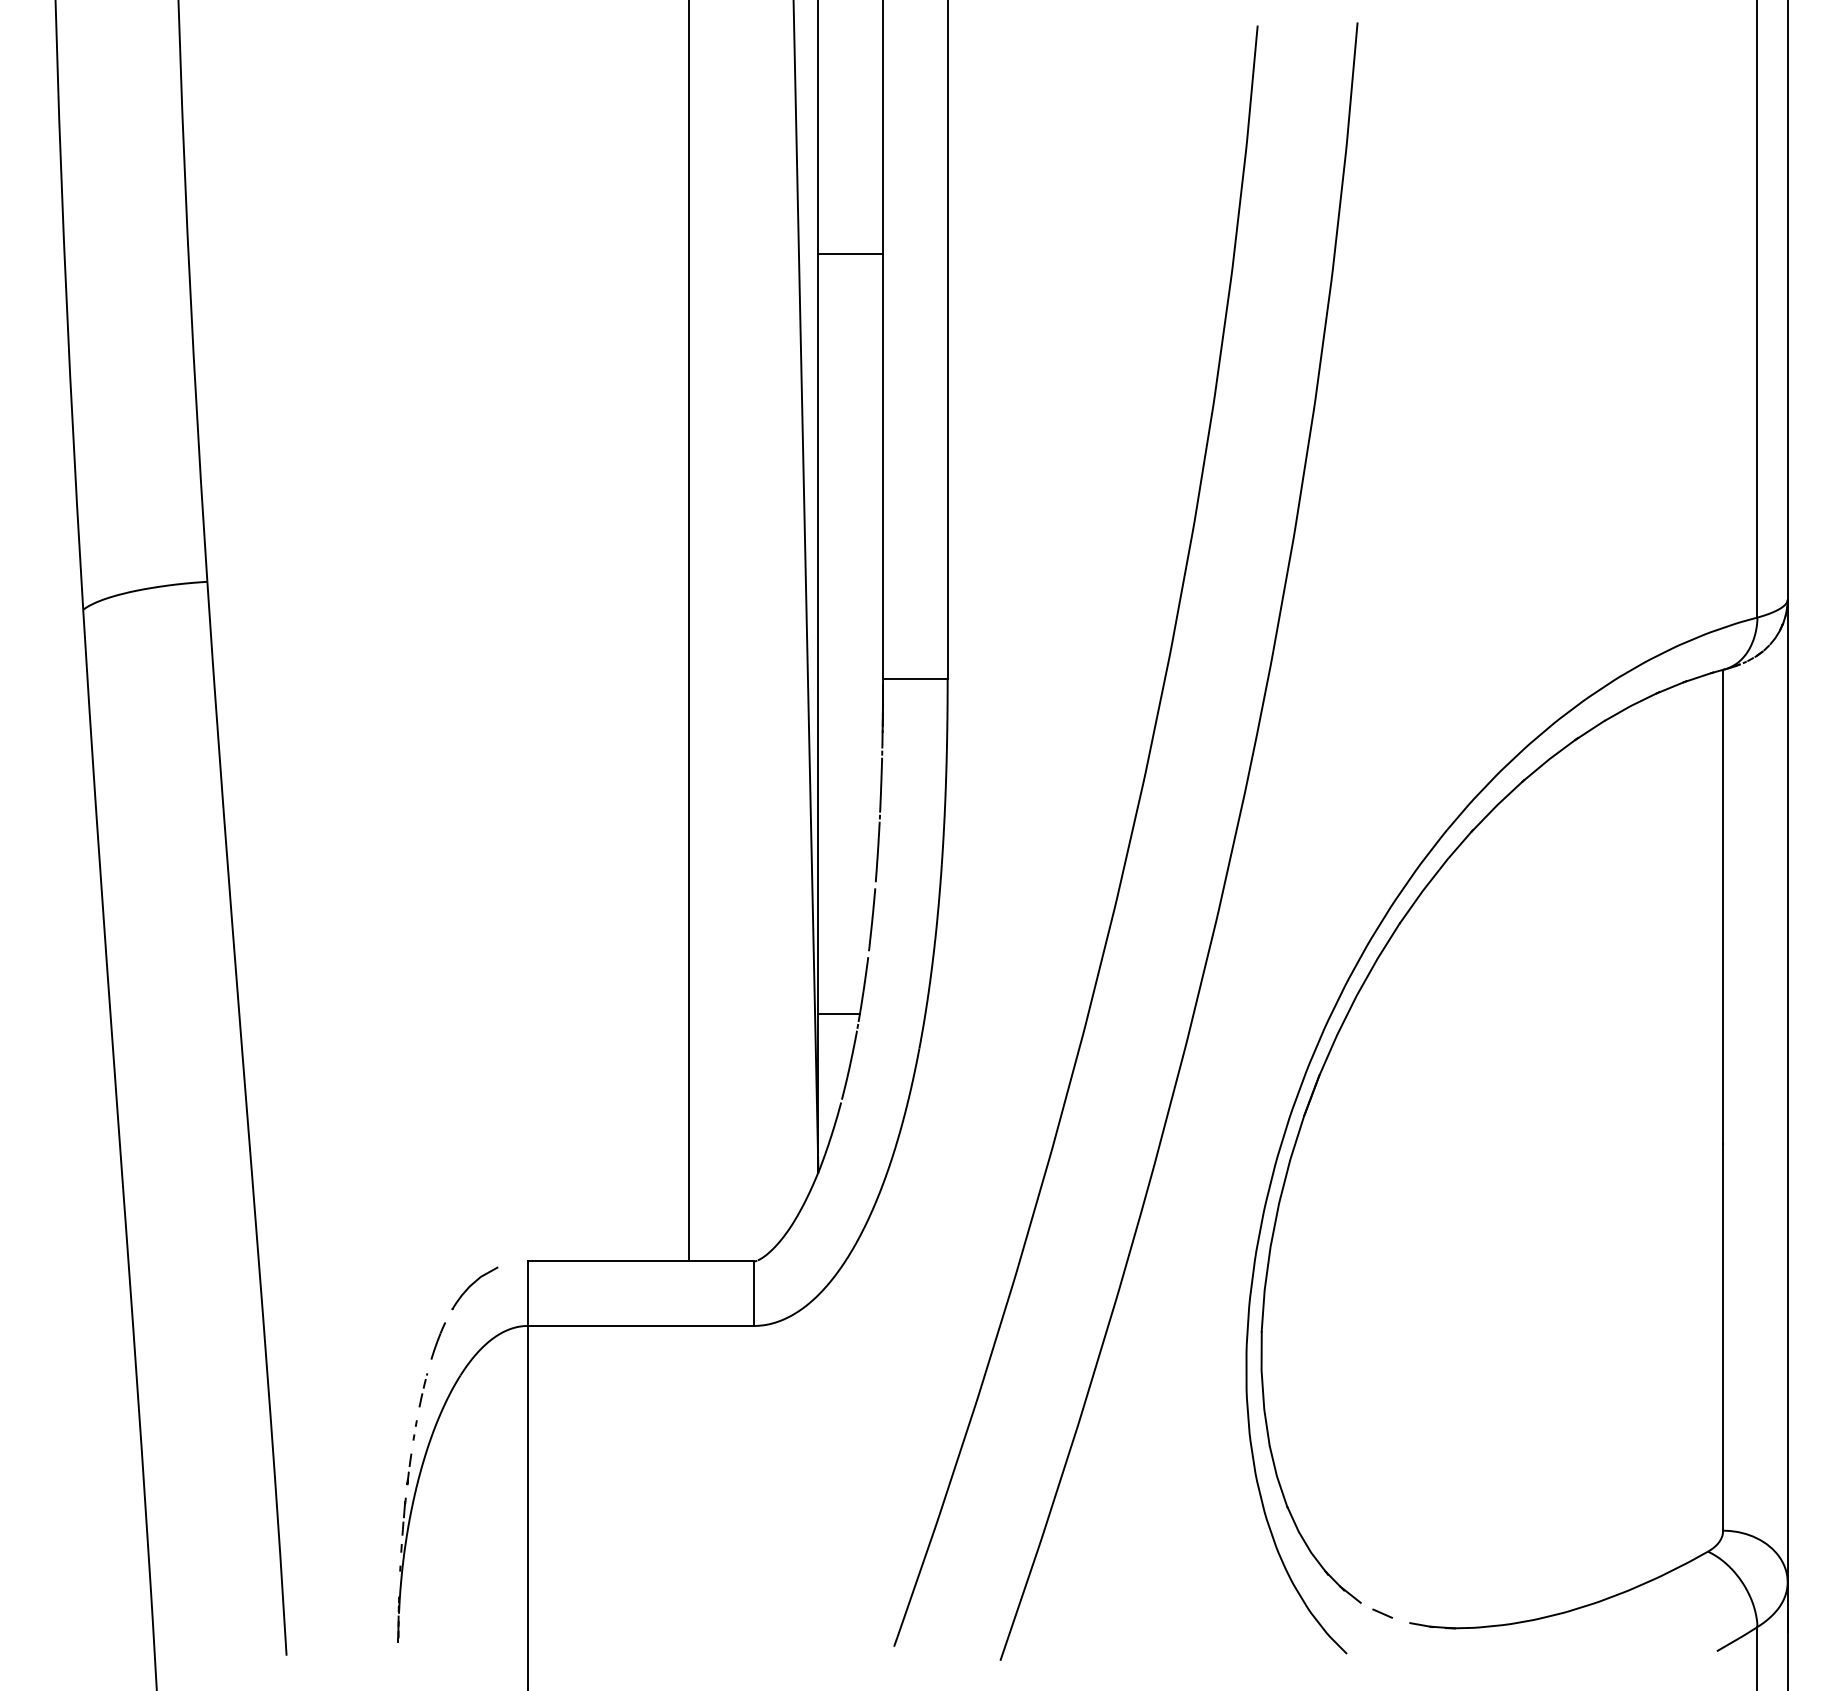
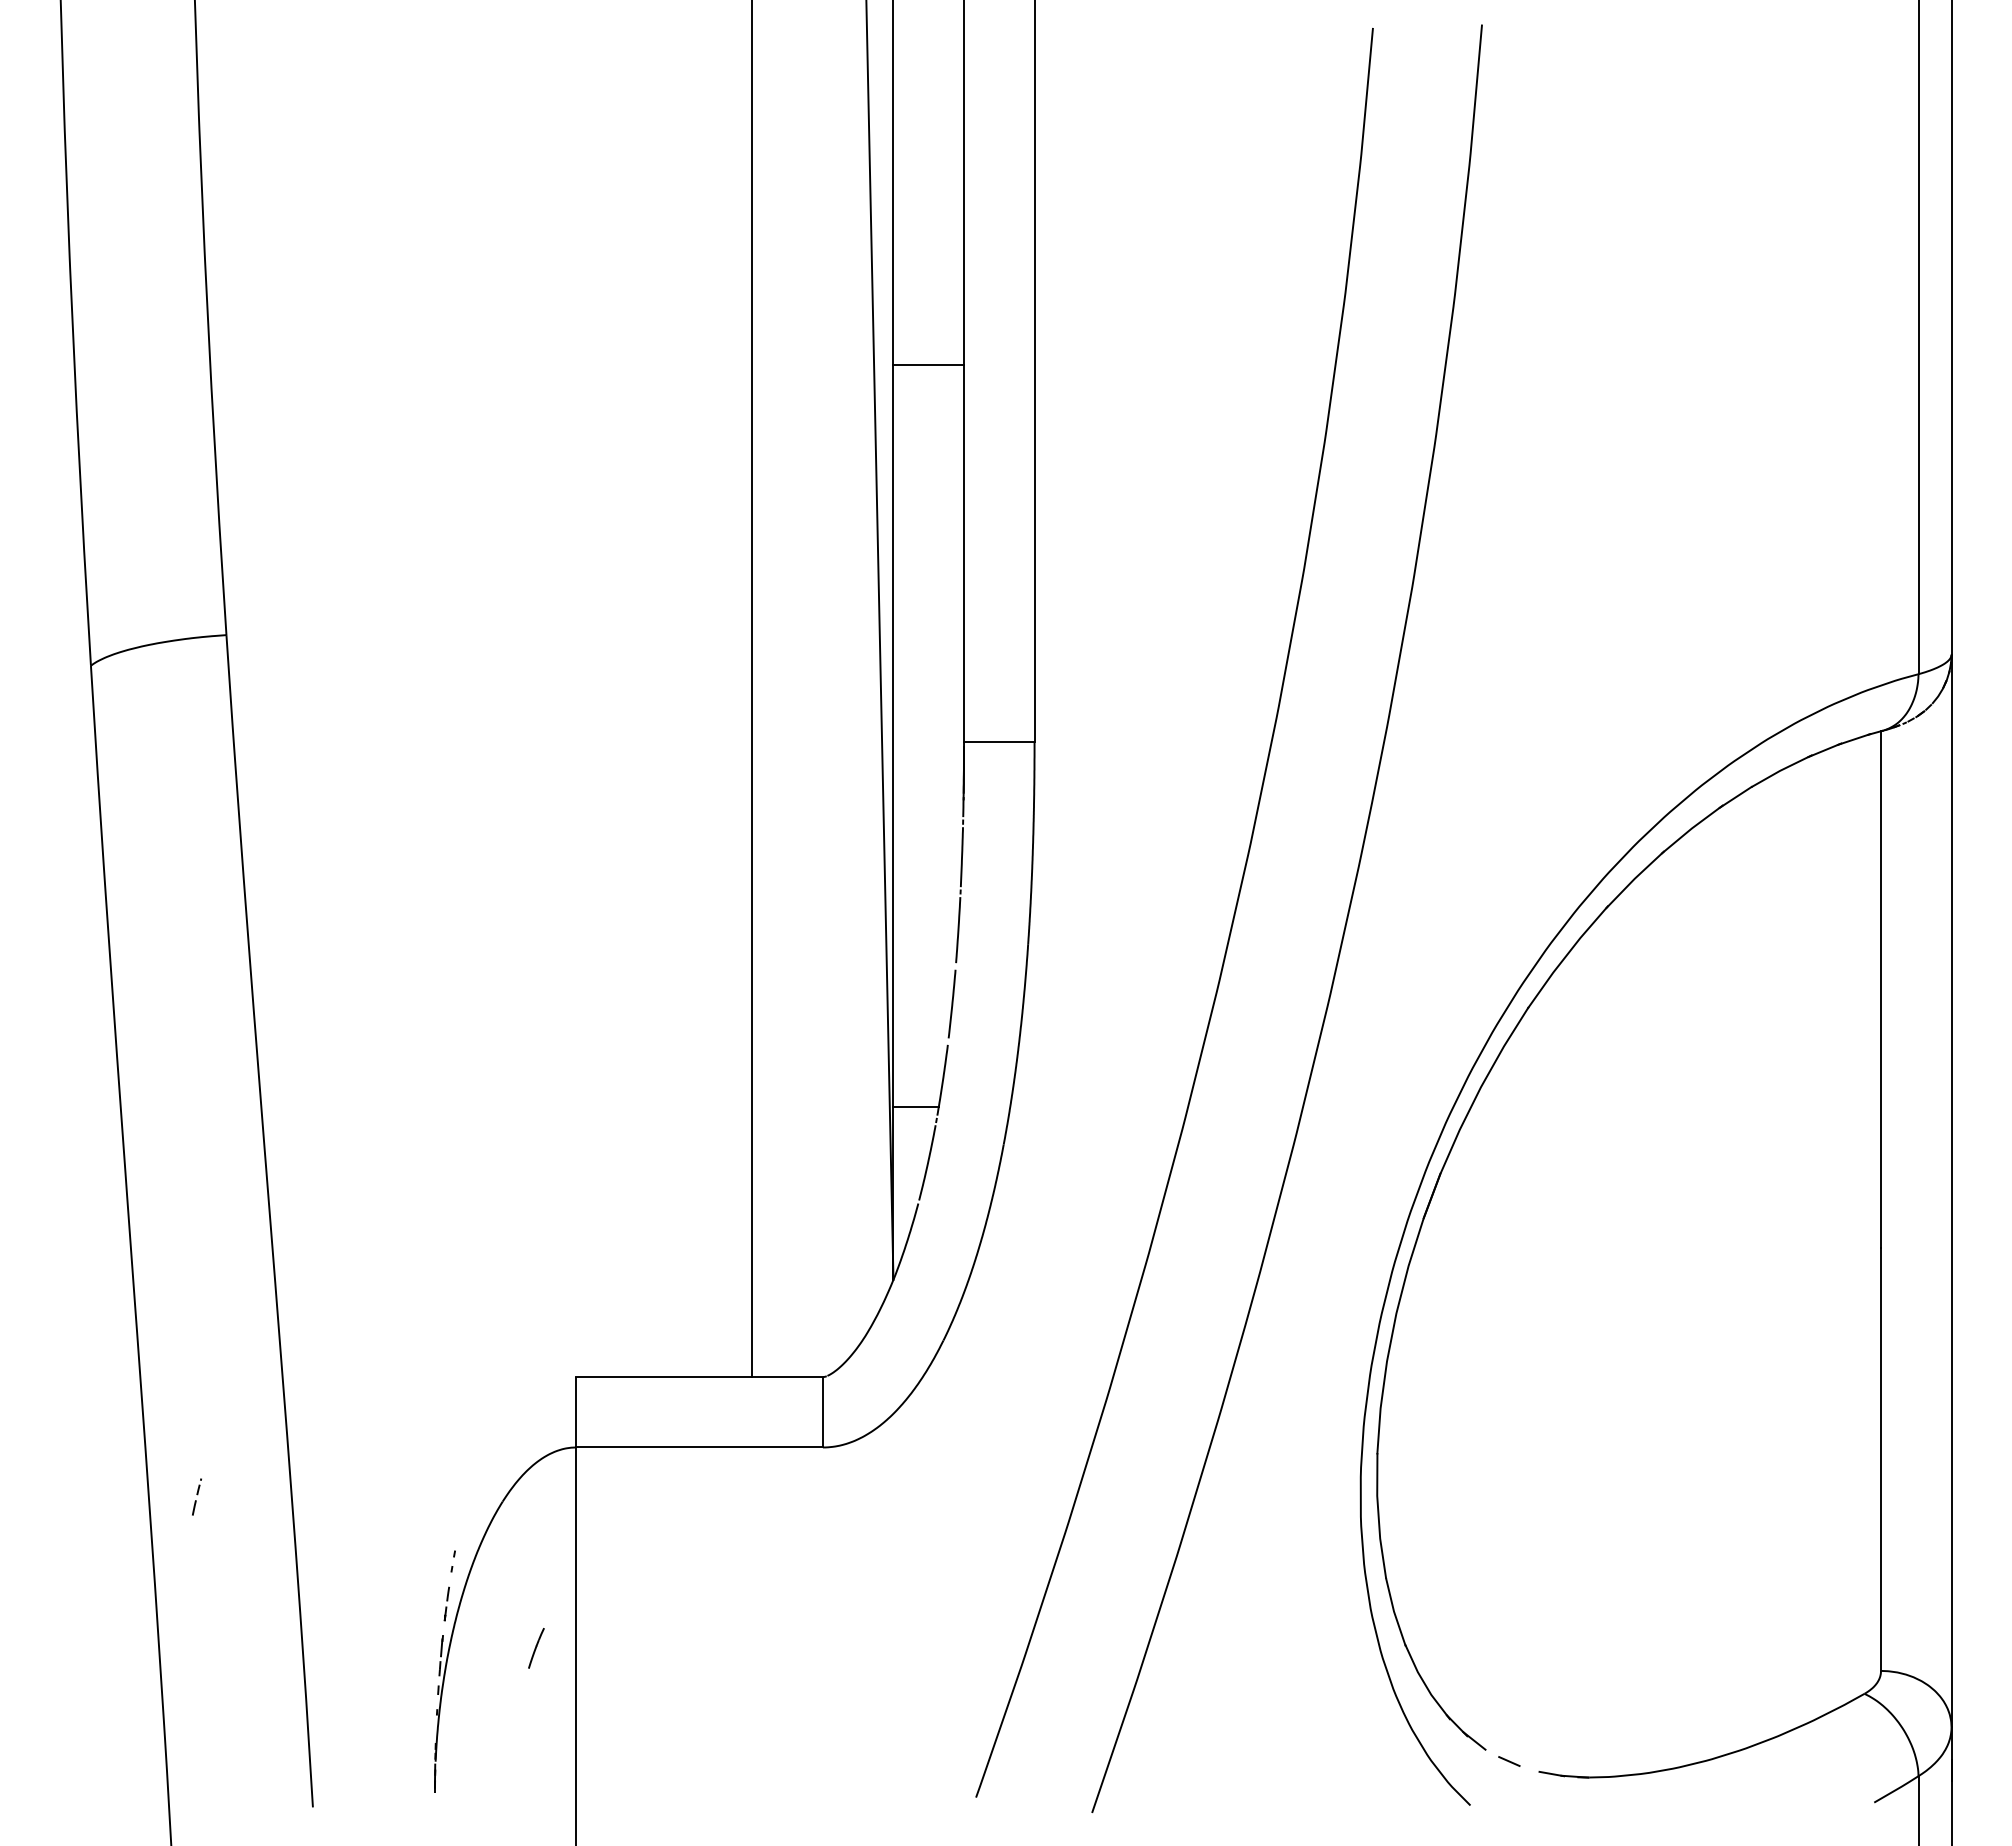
line: (850, 254) -> (928, 365), moved
part: (474, 1287) -> (518, 1405), removed
line: (437, 1340) -> (535, 1647), moved
part: (422, 1390) -> (196, 1497), moved

